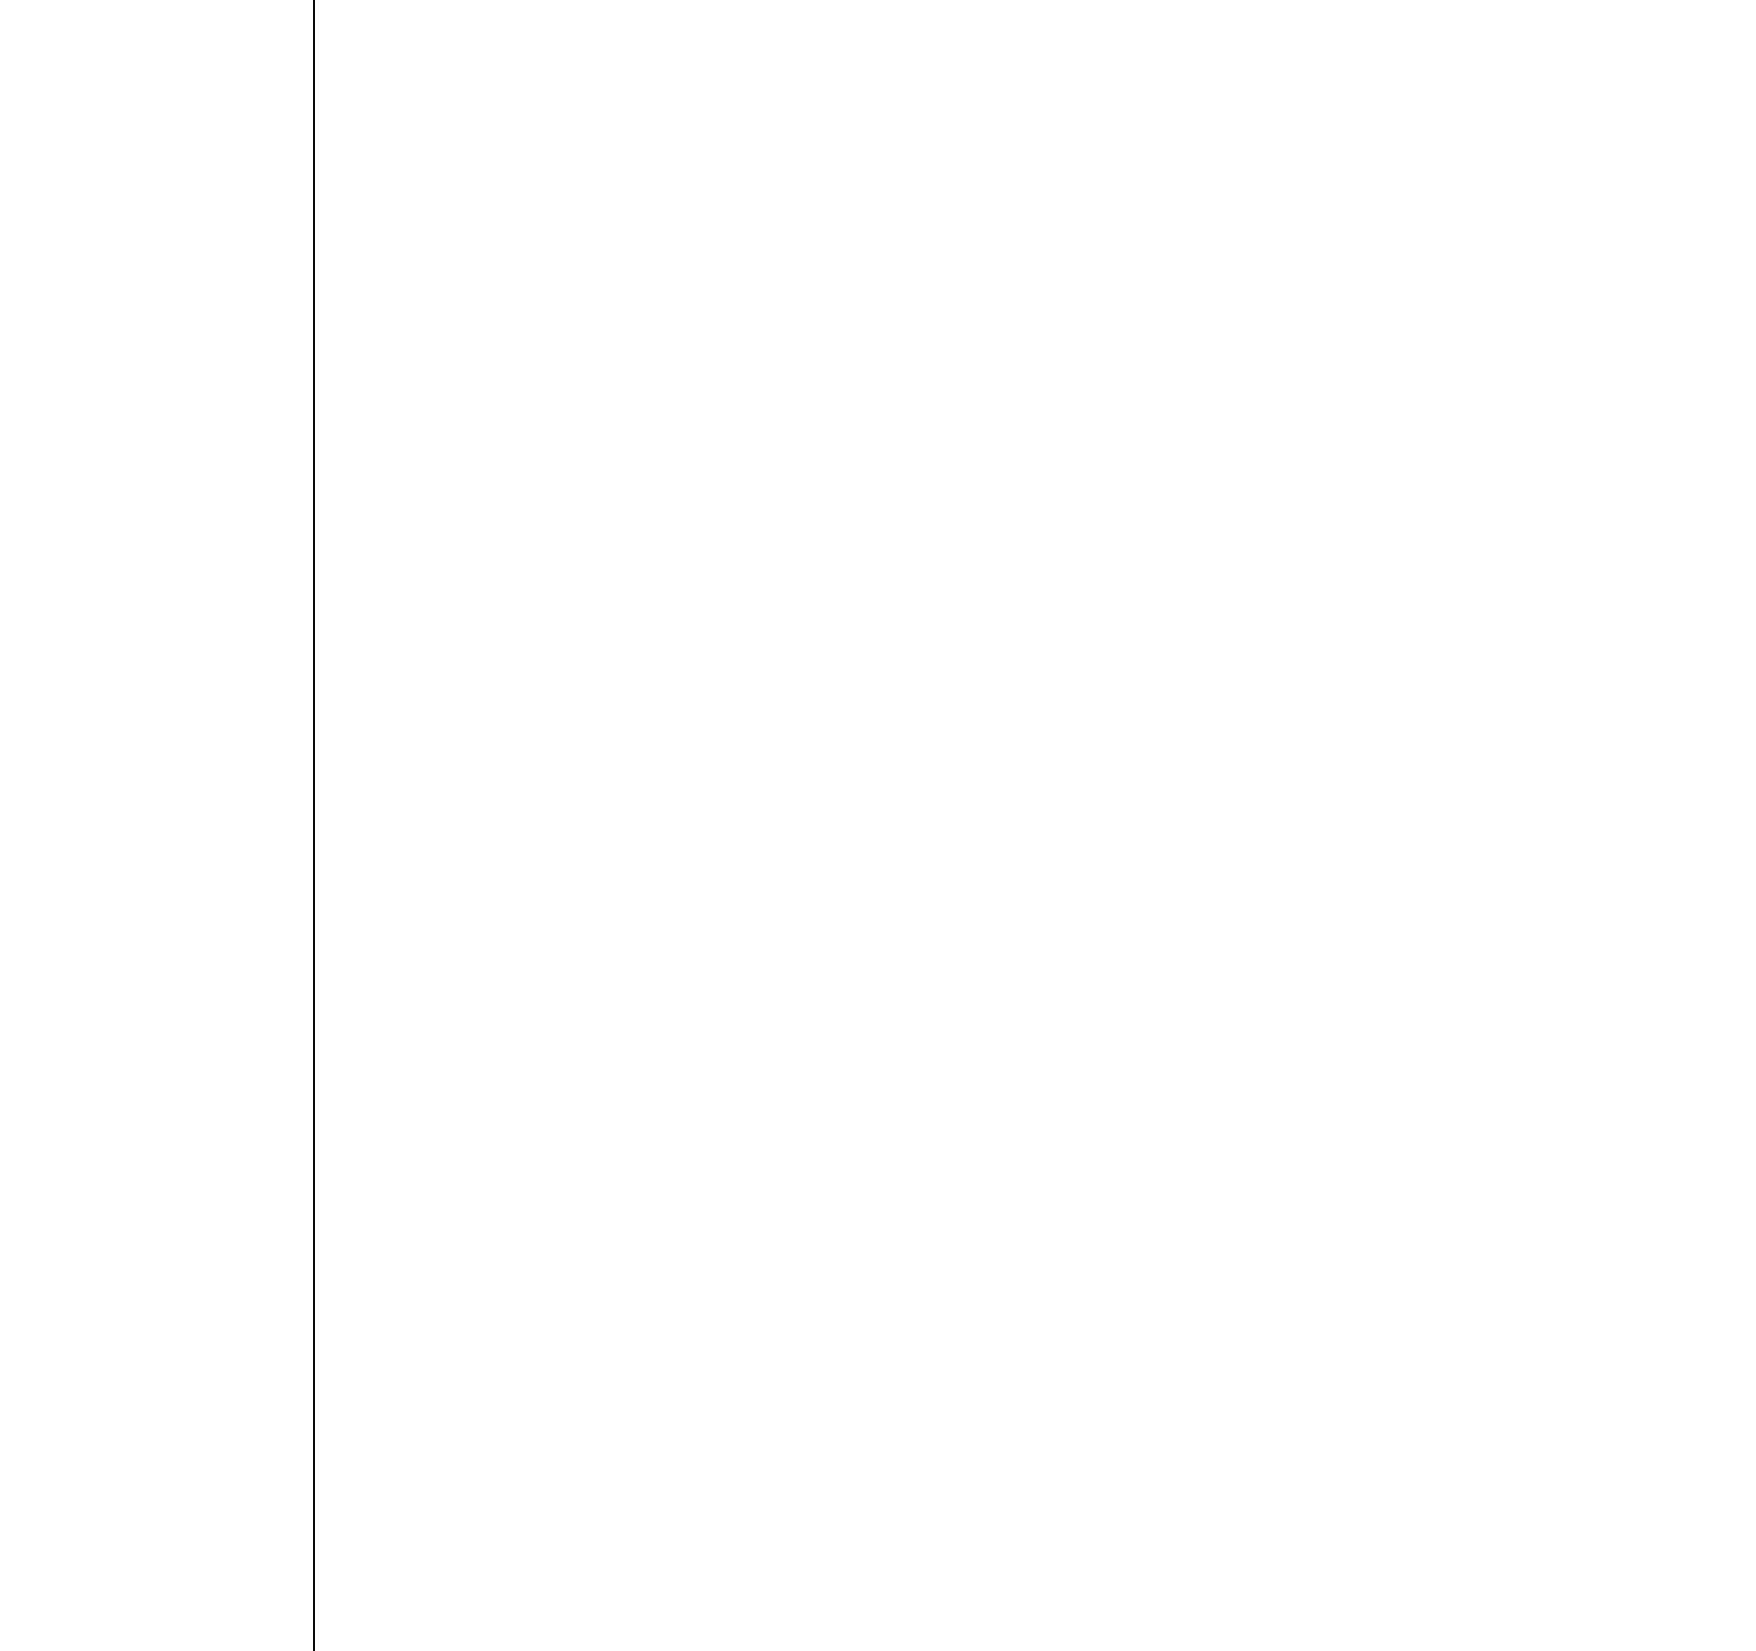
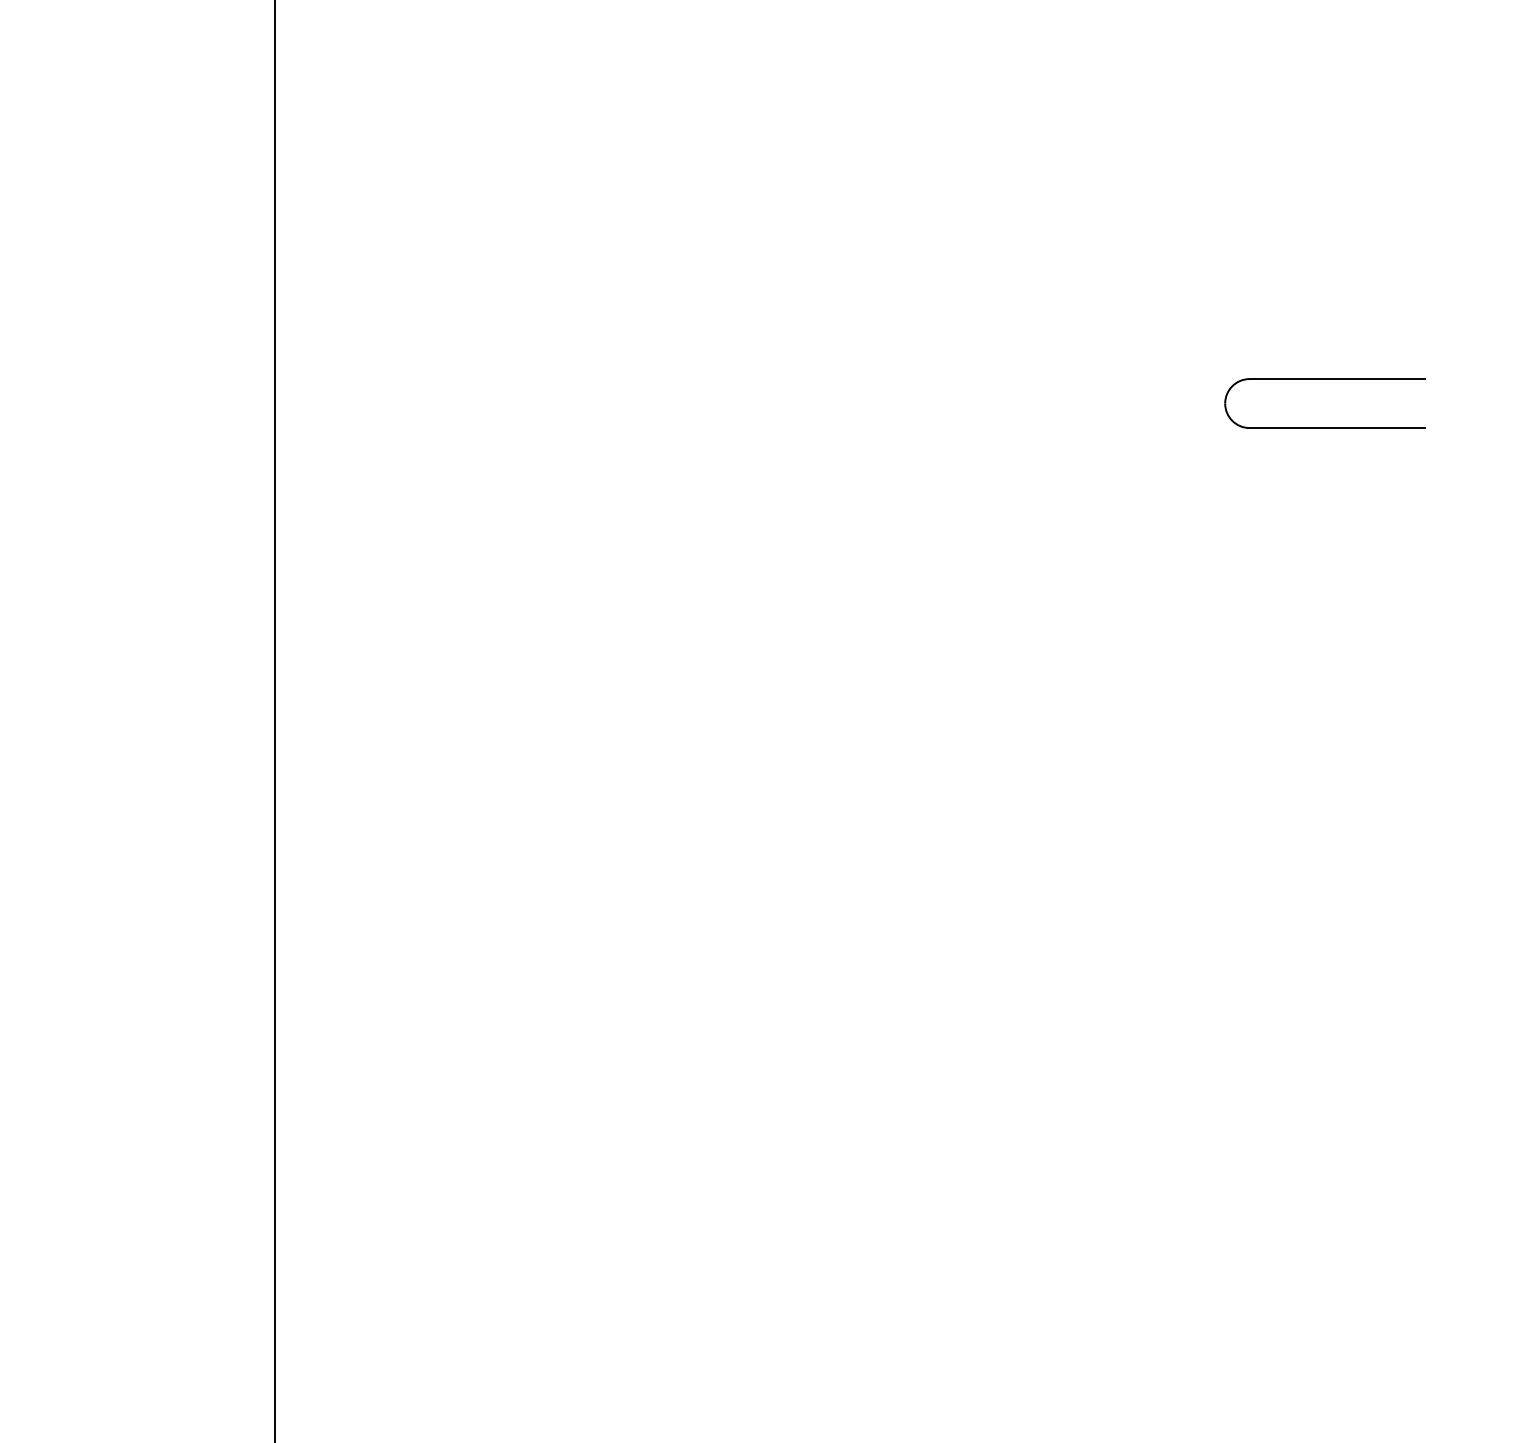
part: (1515, 434) -> (1324, 379), added

